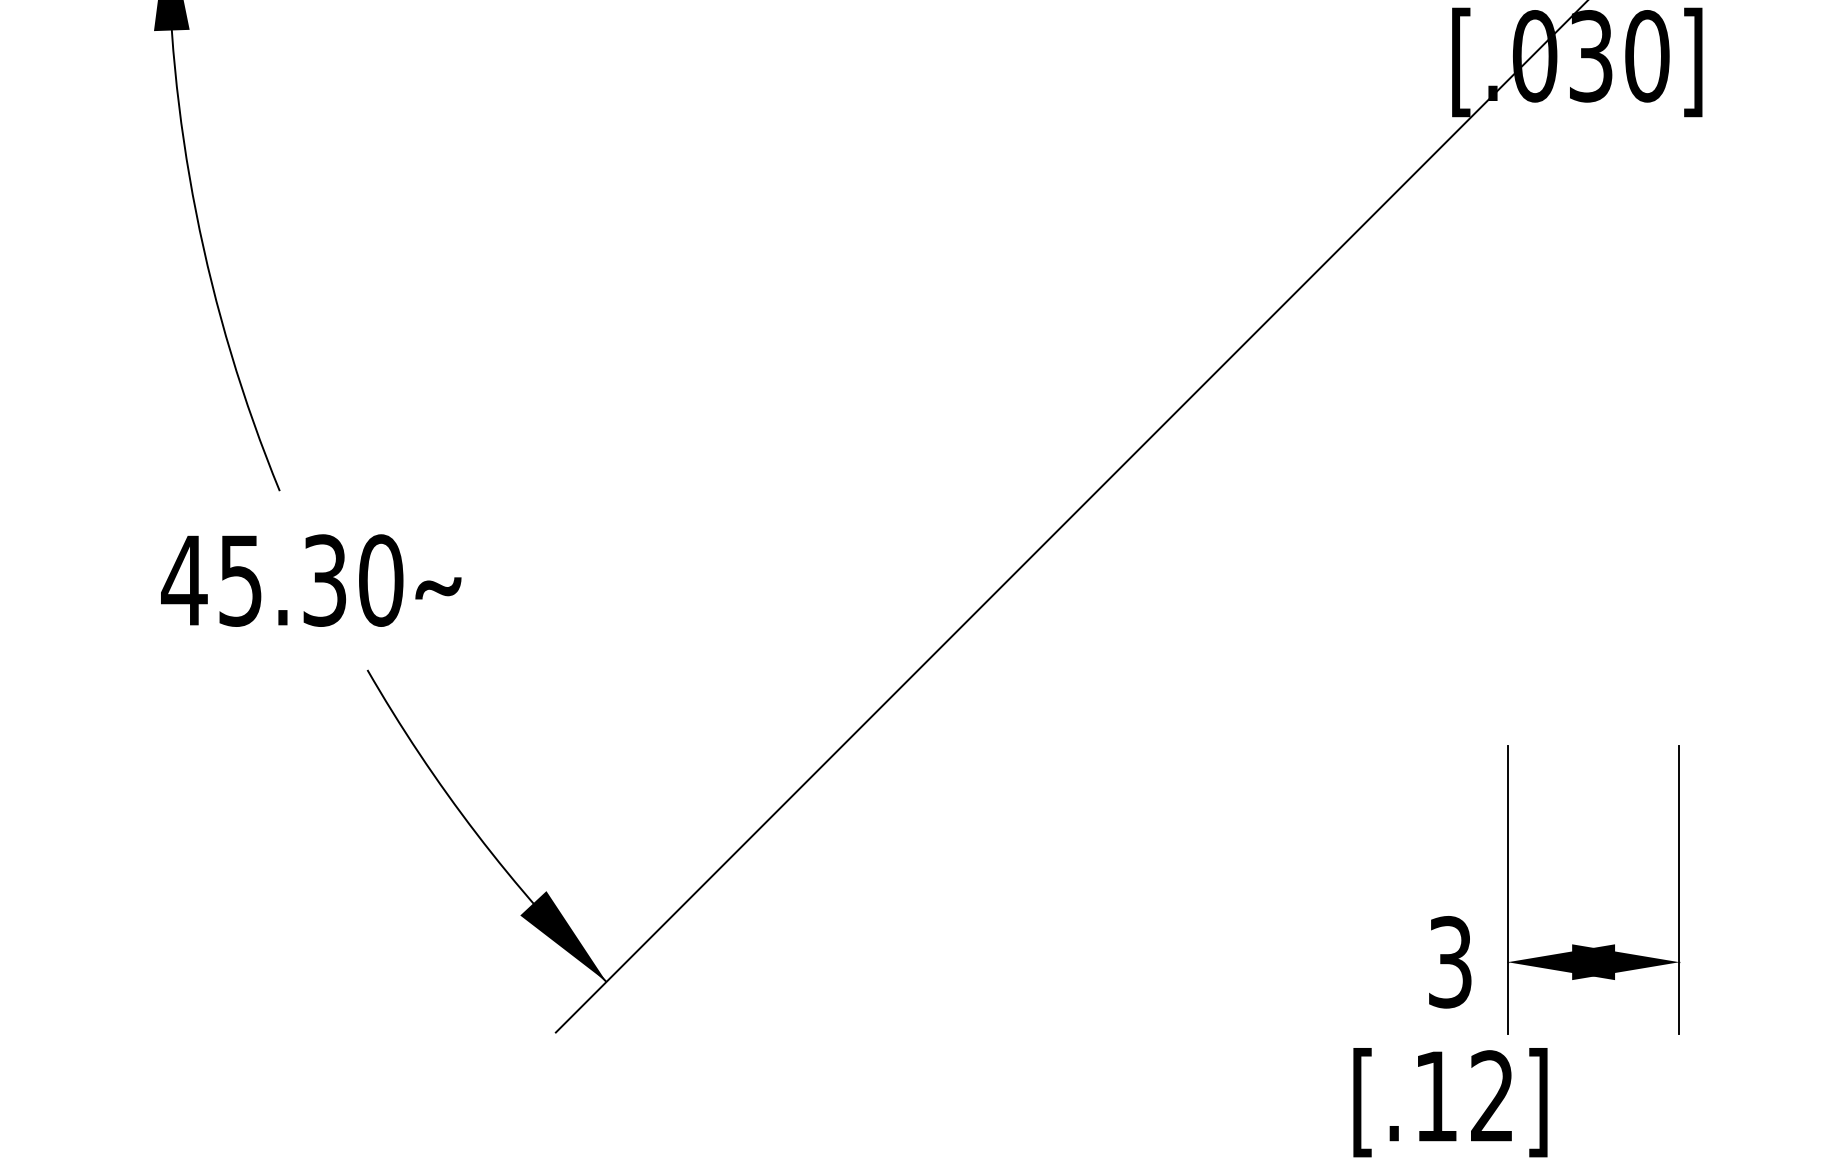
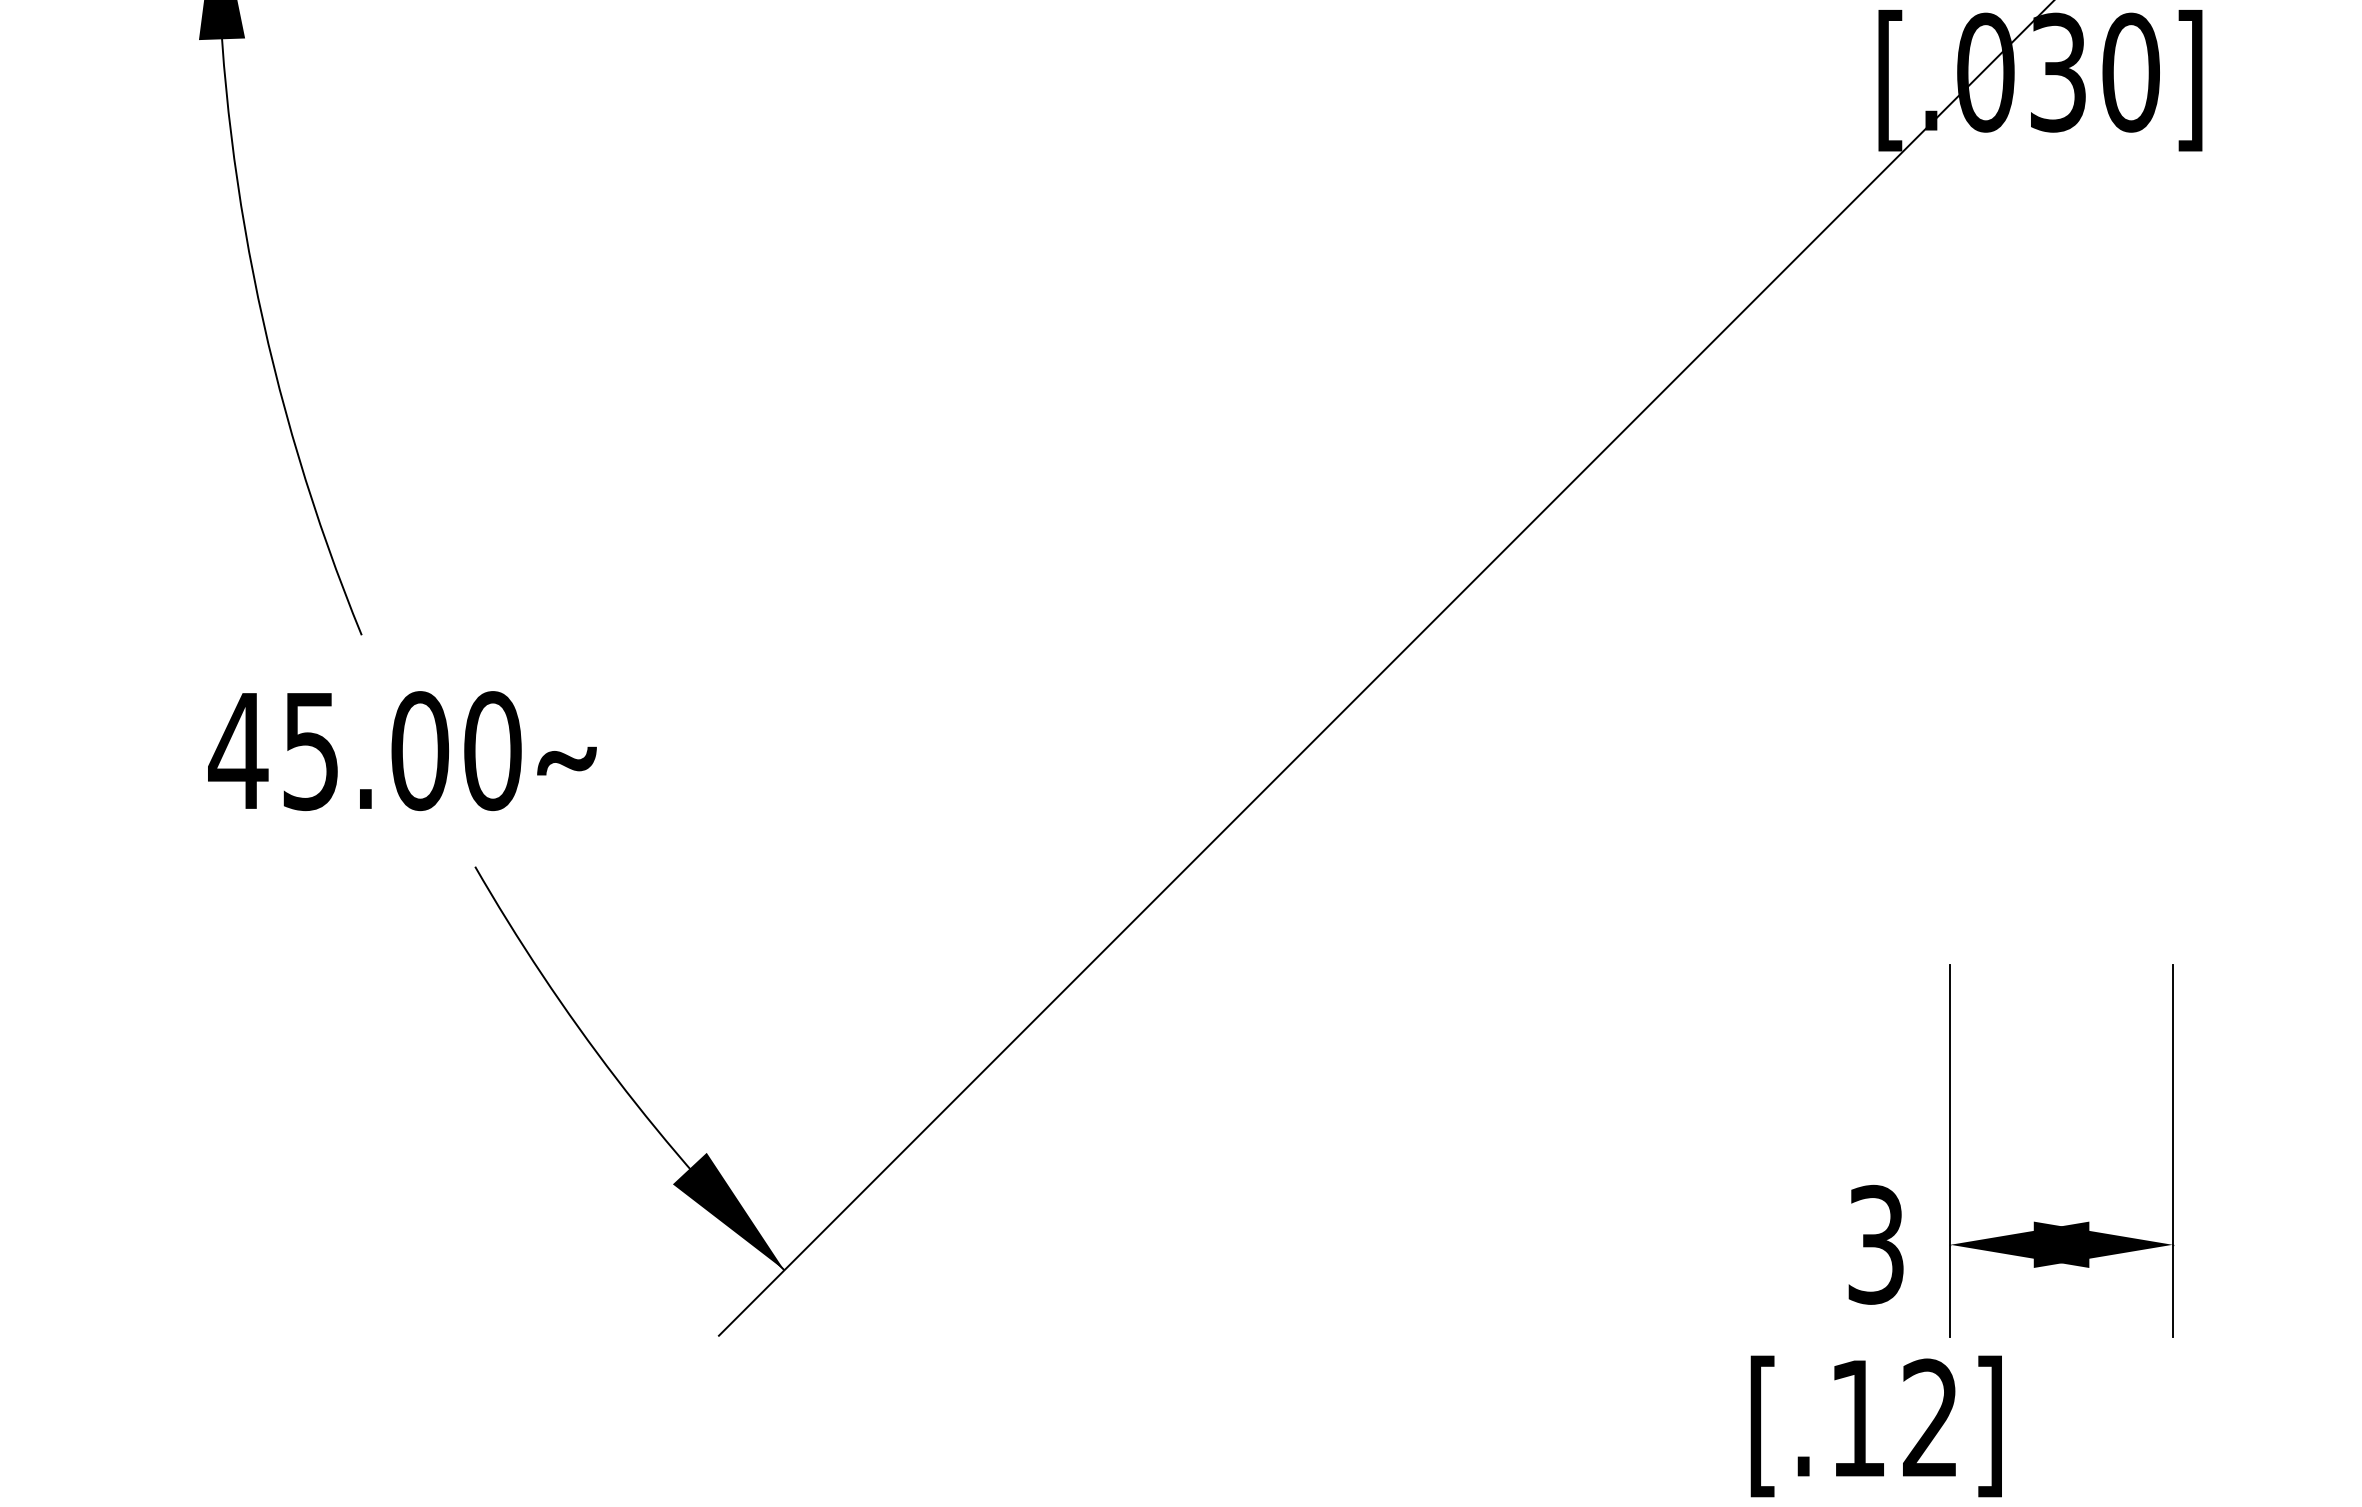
text: (325, 580) -> (420, 751), 45.30 -> 45.00

